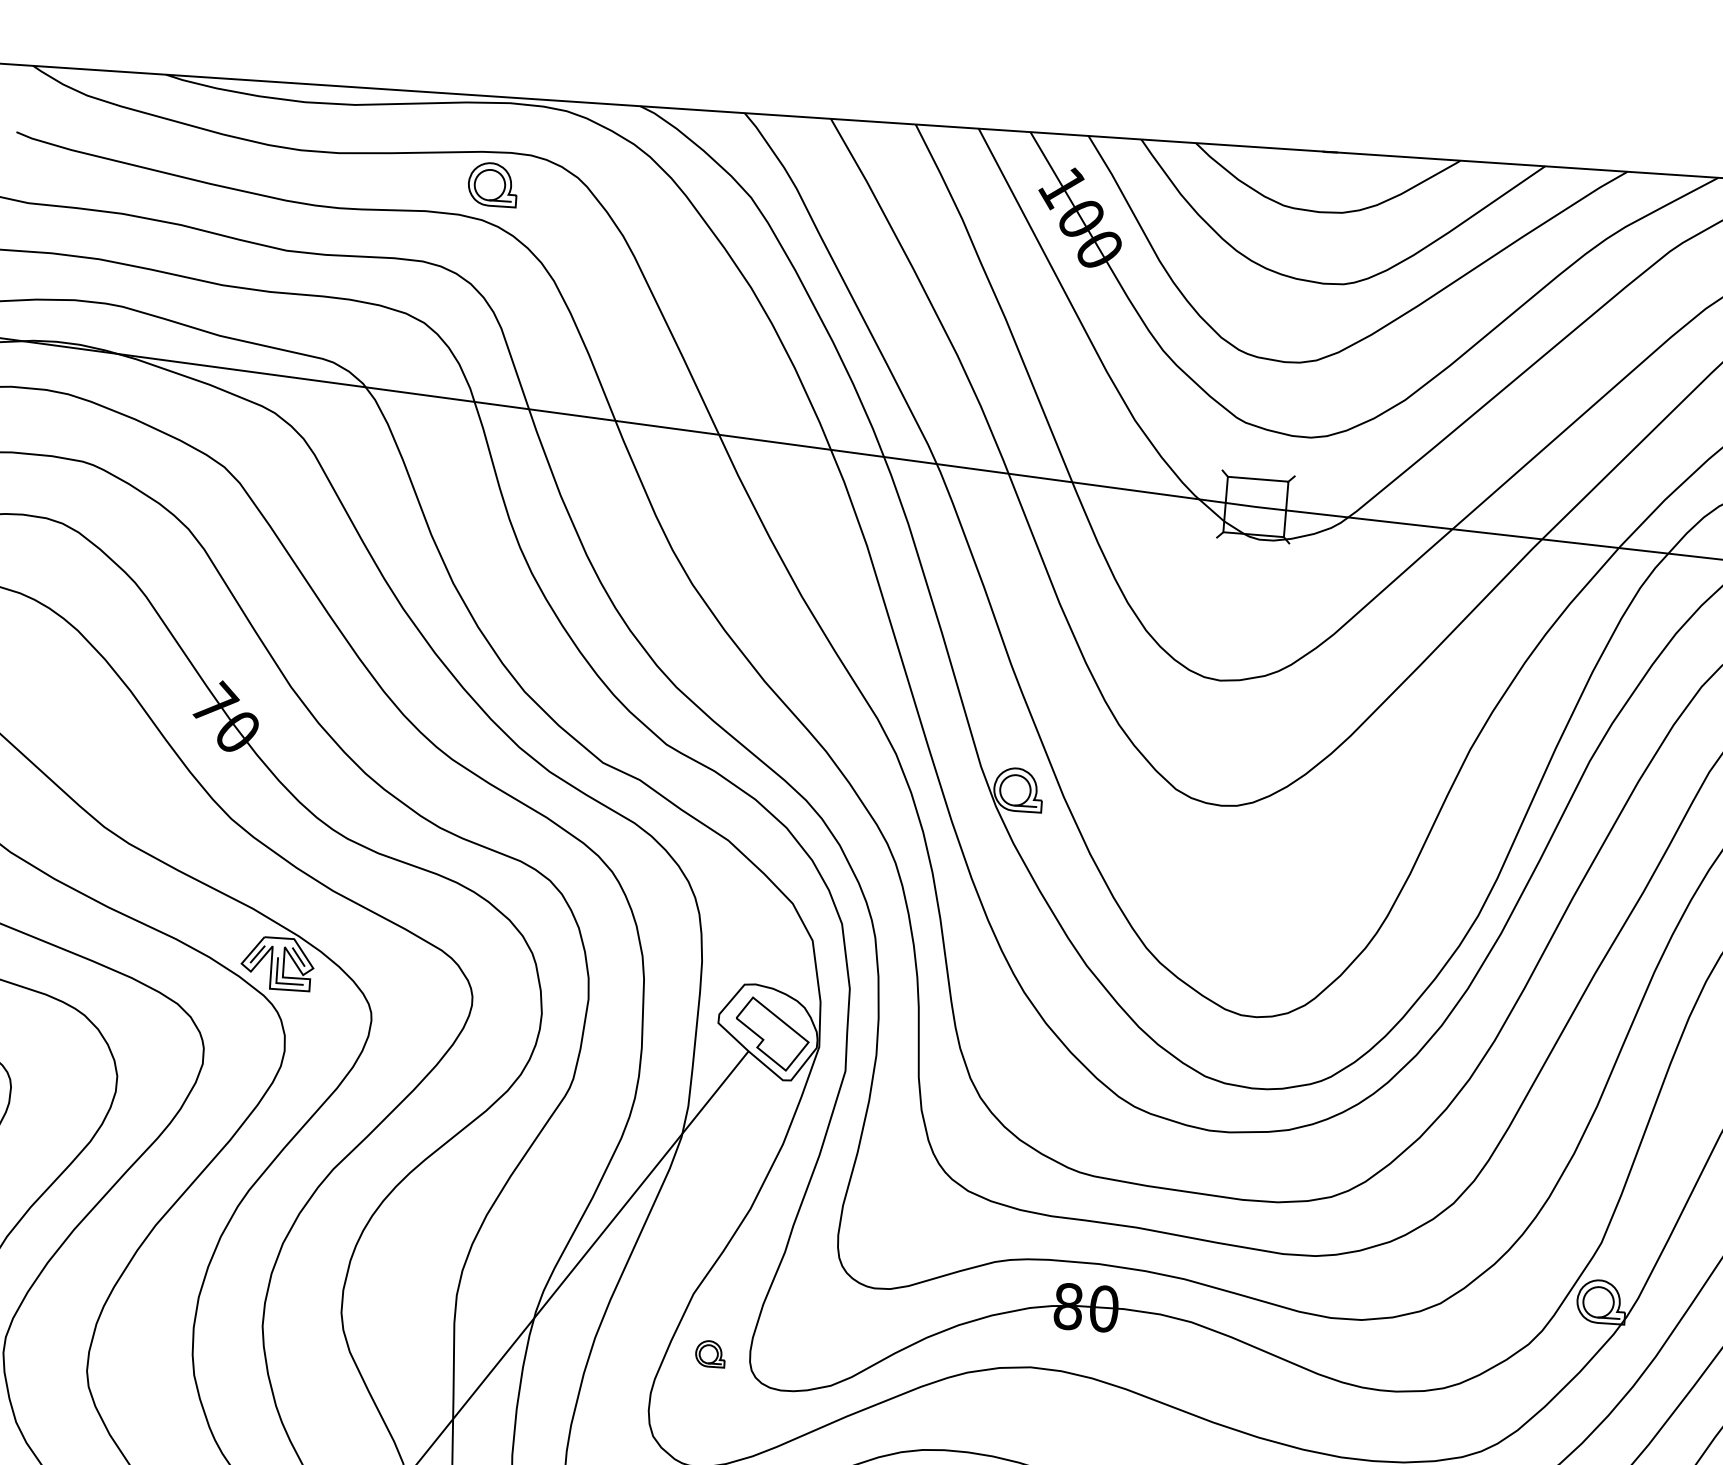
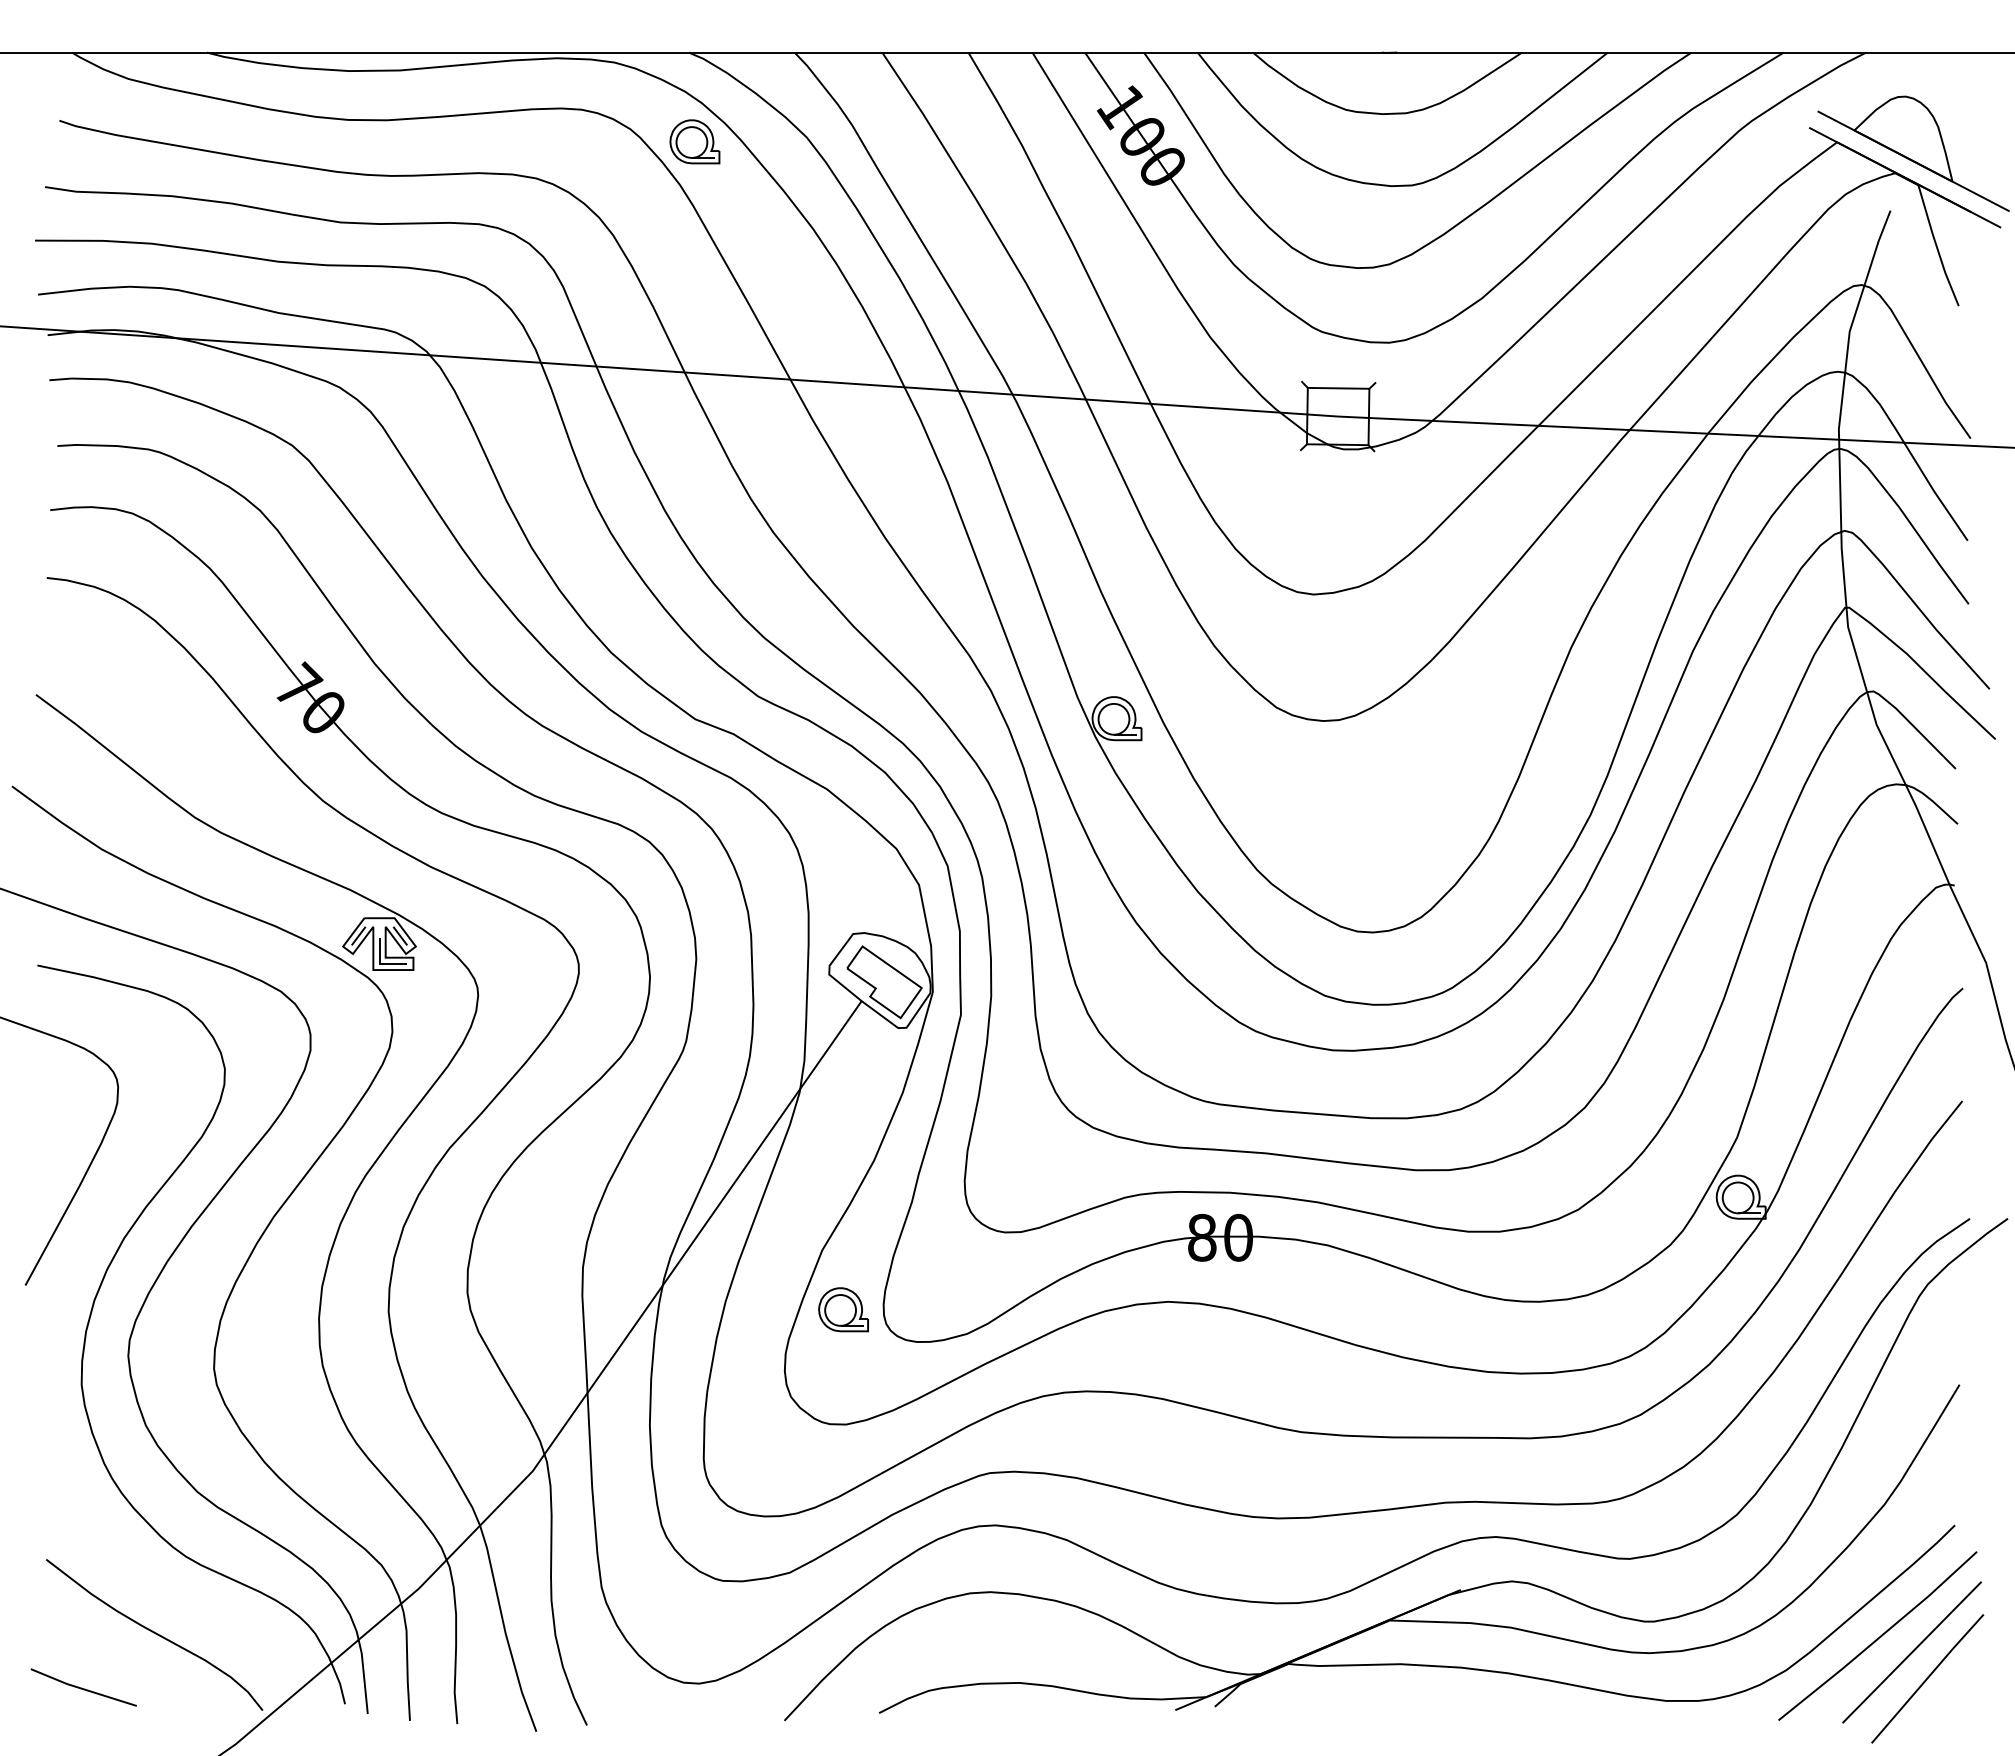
part: (492, 184) -> (694, 141), moved
part: (710, 1353) -> (843, 1309), size x1.67

